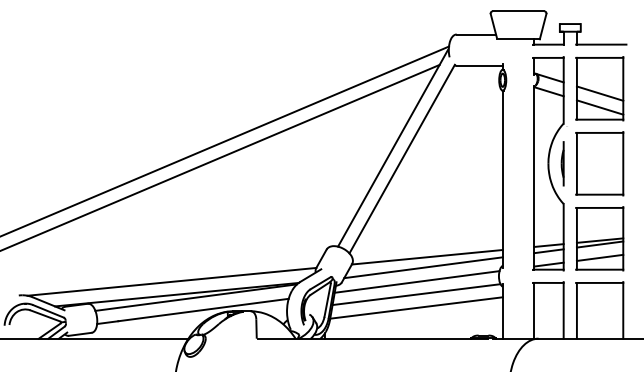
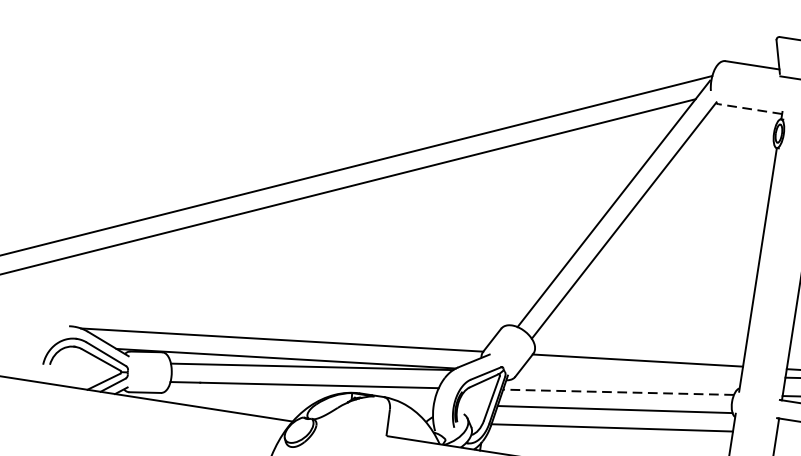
line: (479, 65) -> (750, 108), solid -> dashed
line: (423, 267) -> (630, 373), removed
line: (416, 282) -> (617, 392), solid -> dashed

